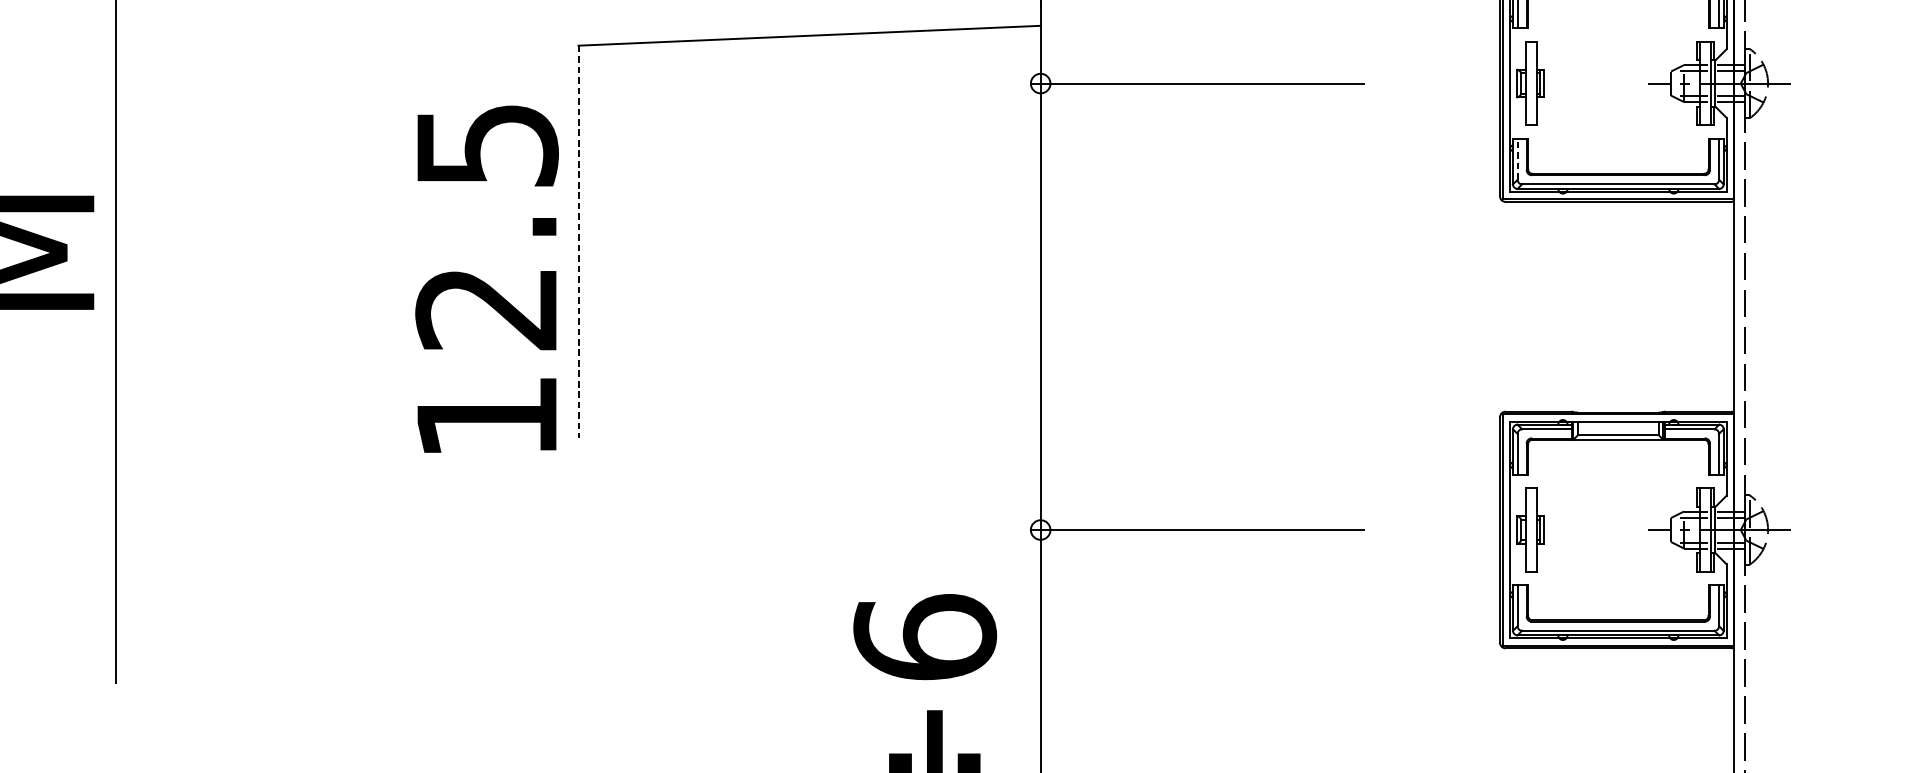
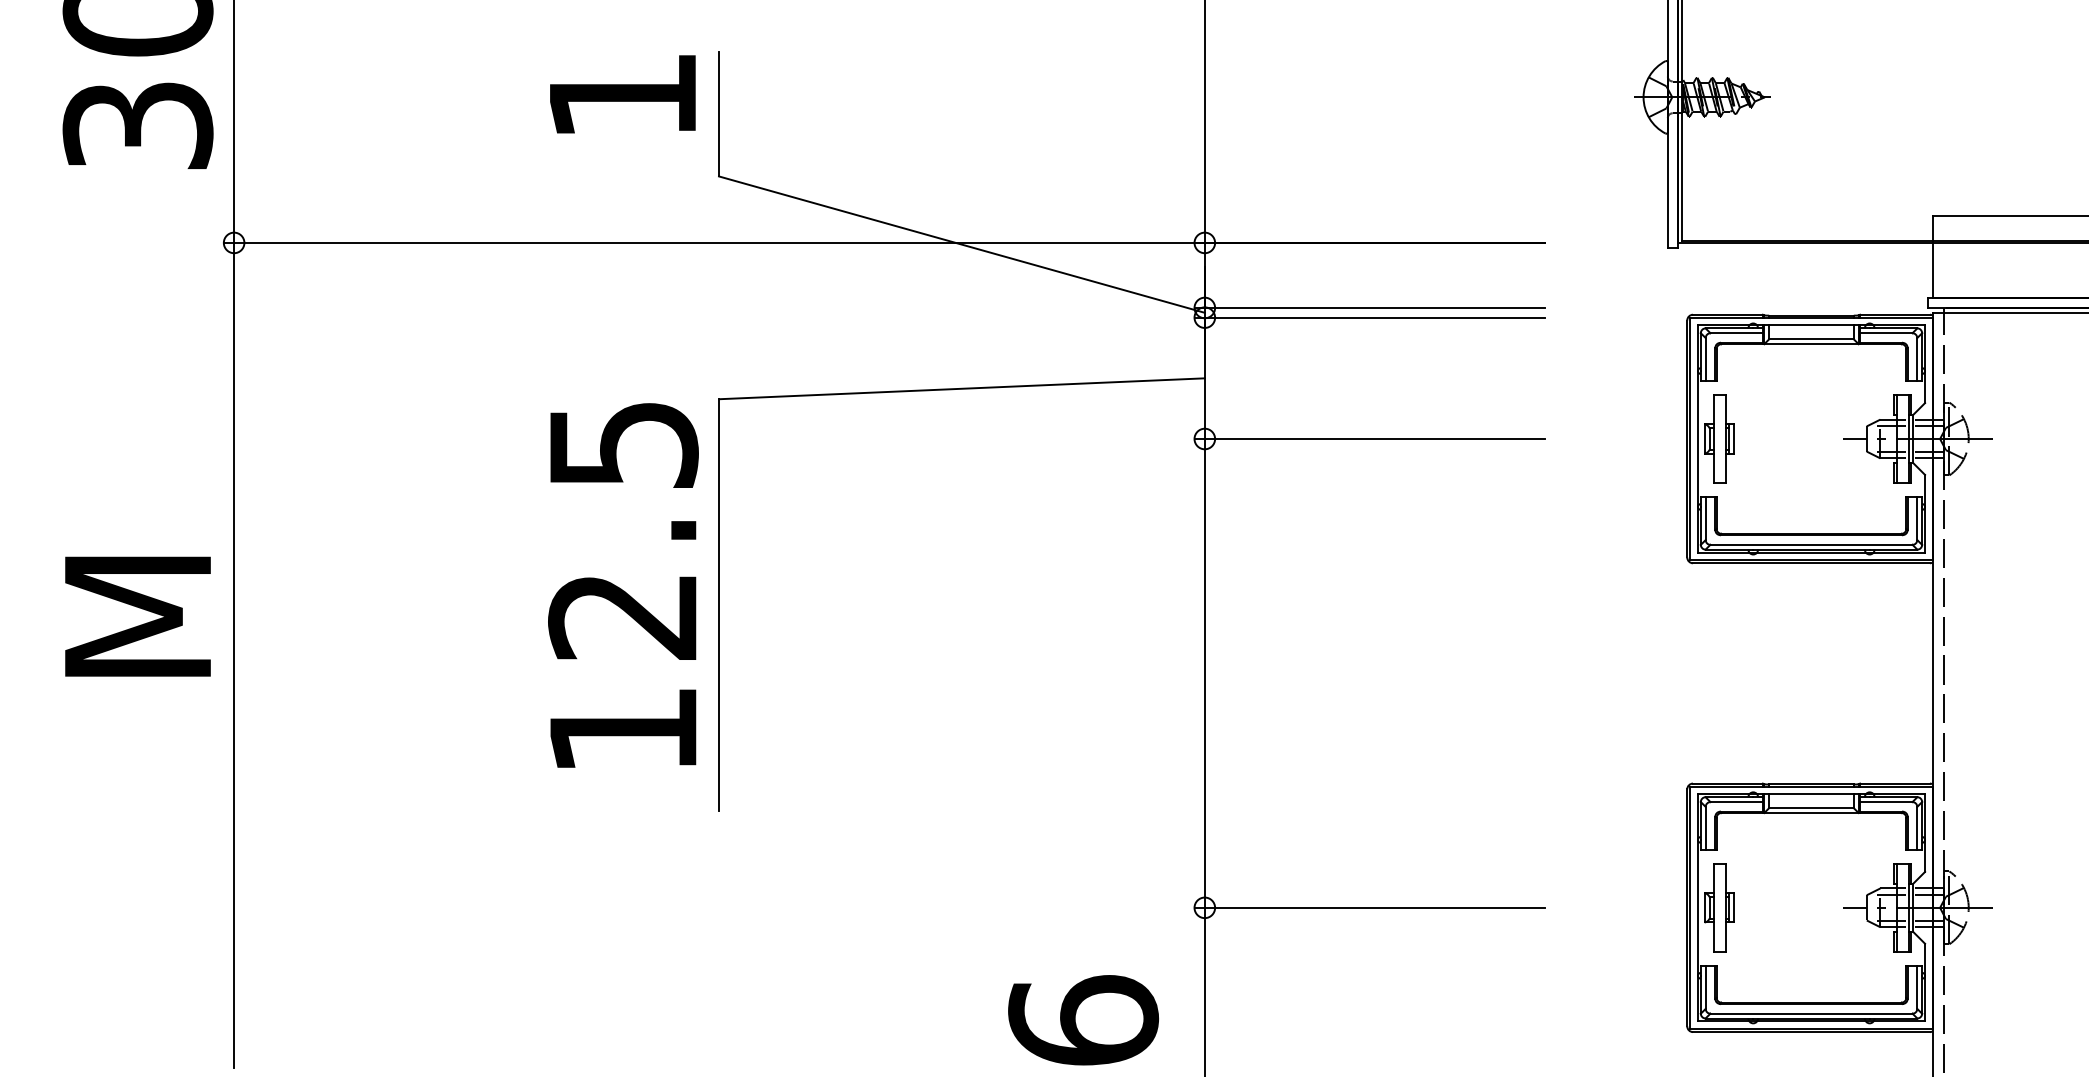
line: (1517, 159) -> (1705, 518), dashed -> solid
line: (578, 242) -> (719, 605), dashed -> solid
text: (487, 279) -> (623, 585), moved

